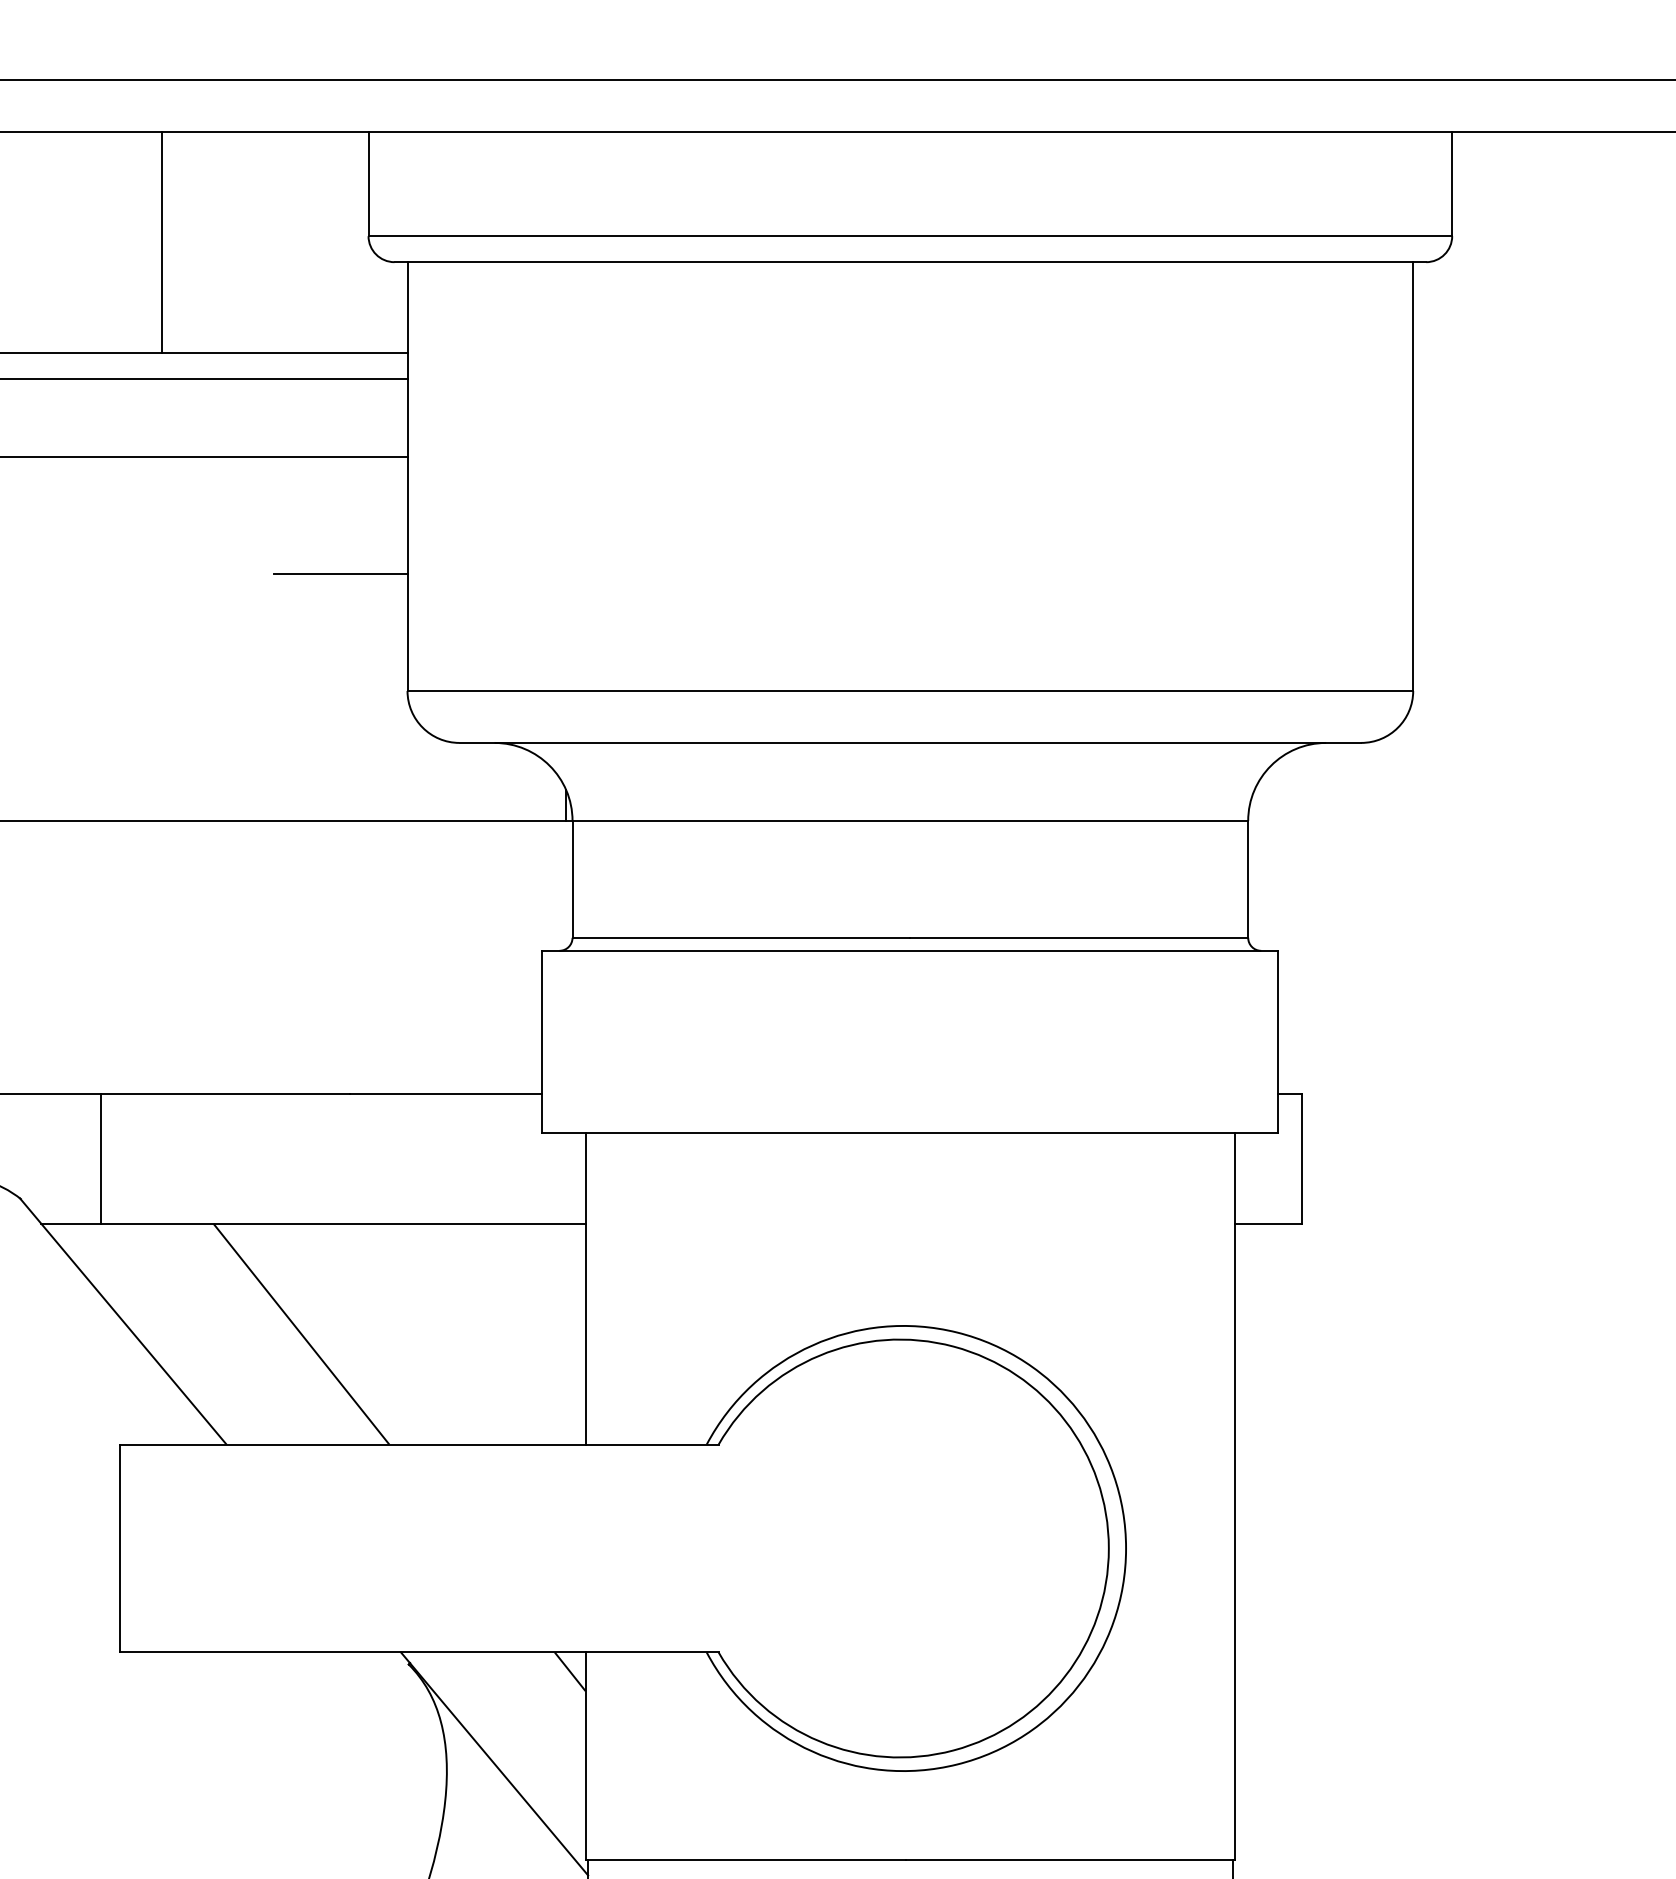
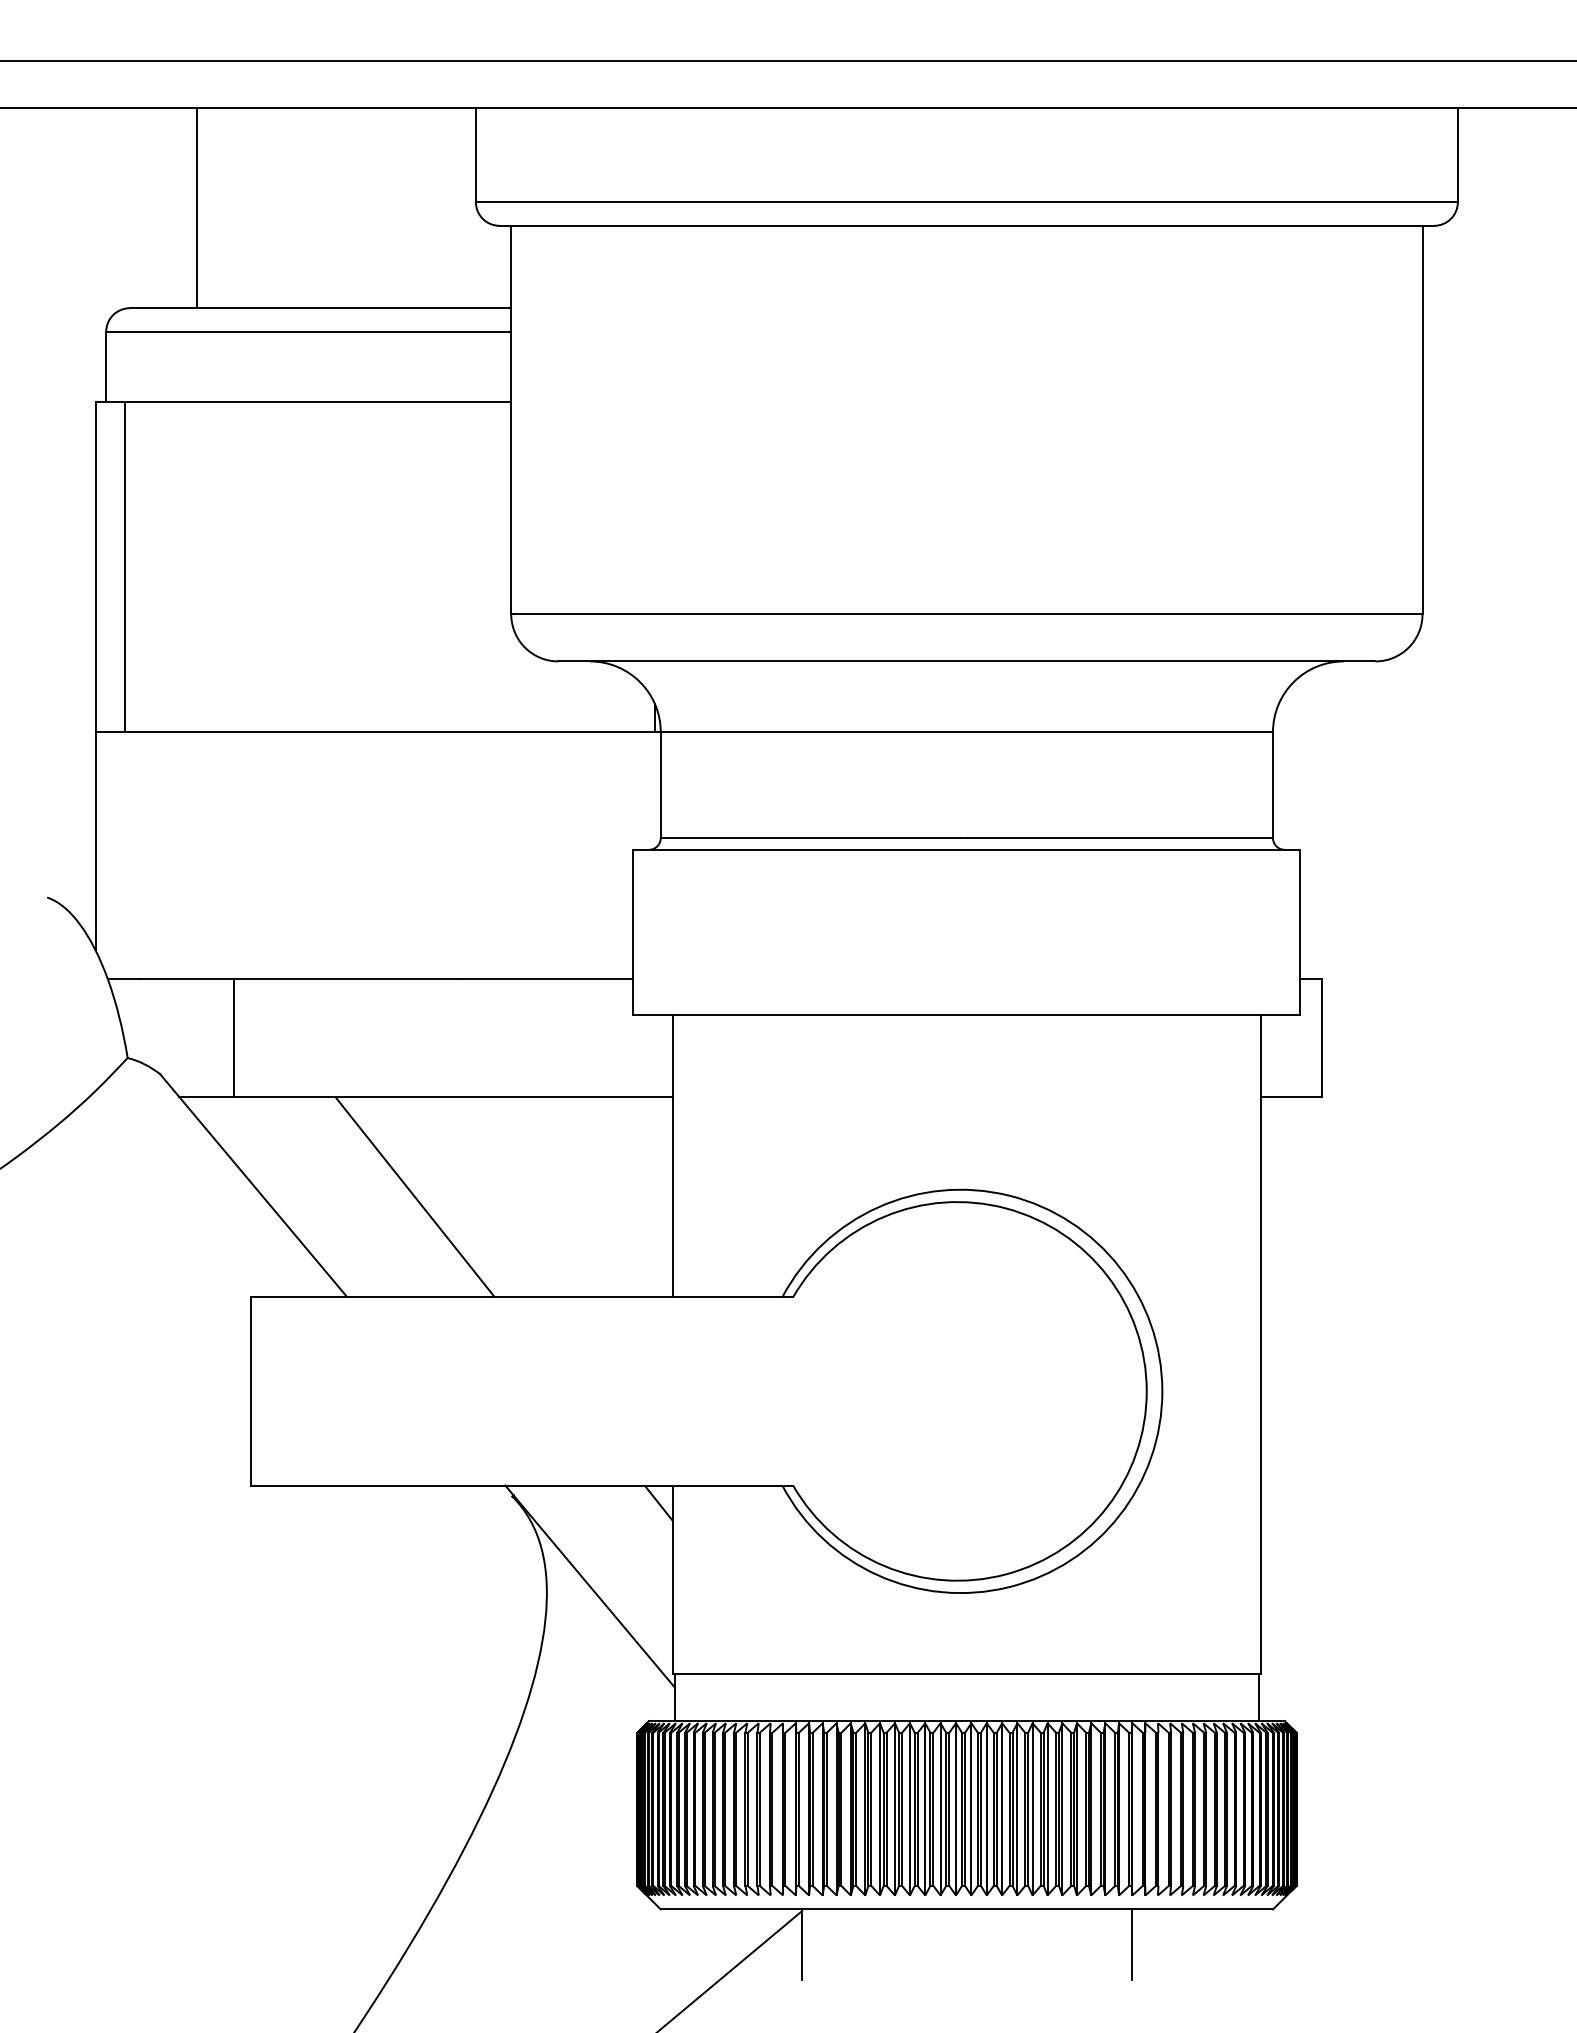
line: (161, 243) -> (196, 208), moved
line: (340, 574) -> (450, 508), removed

